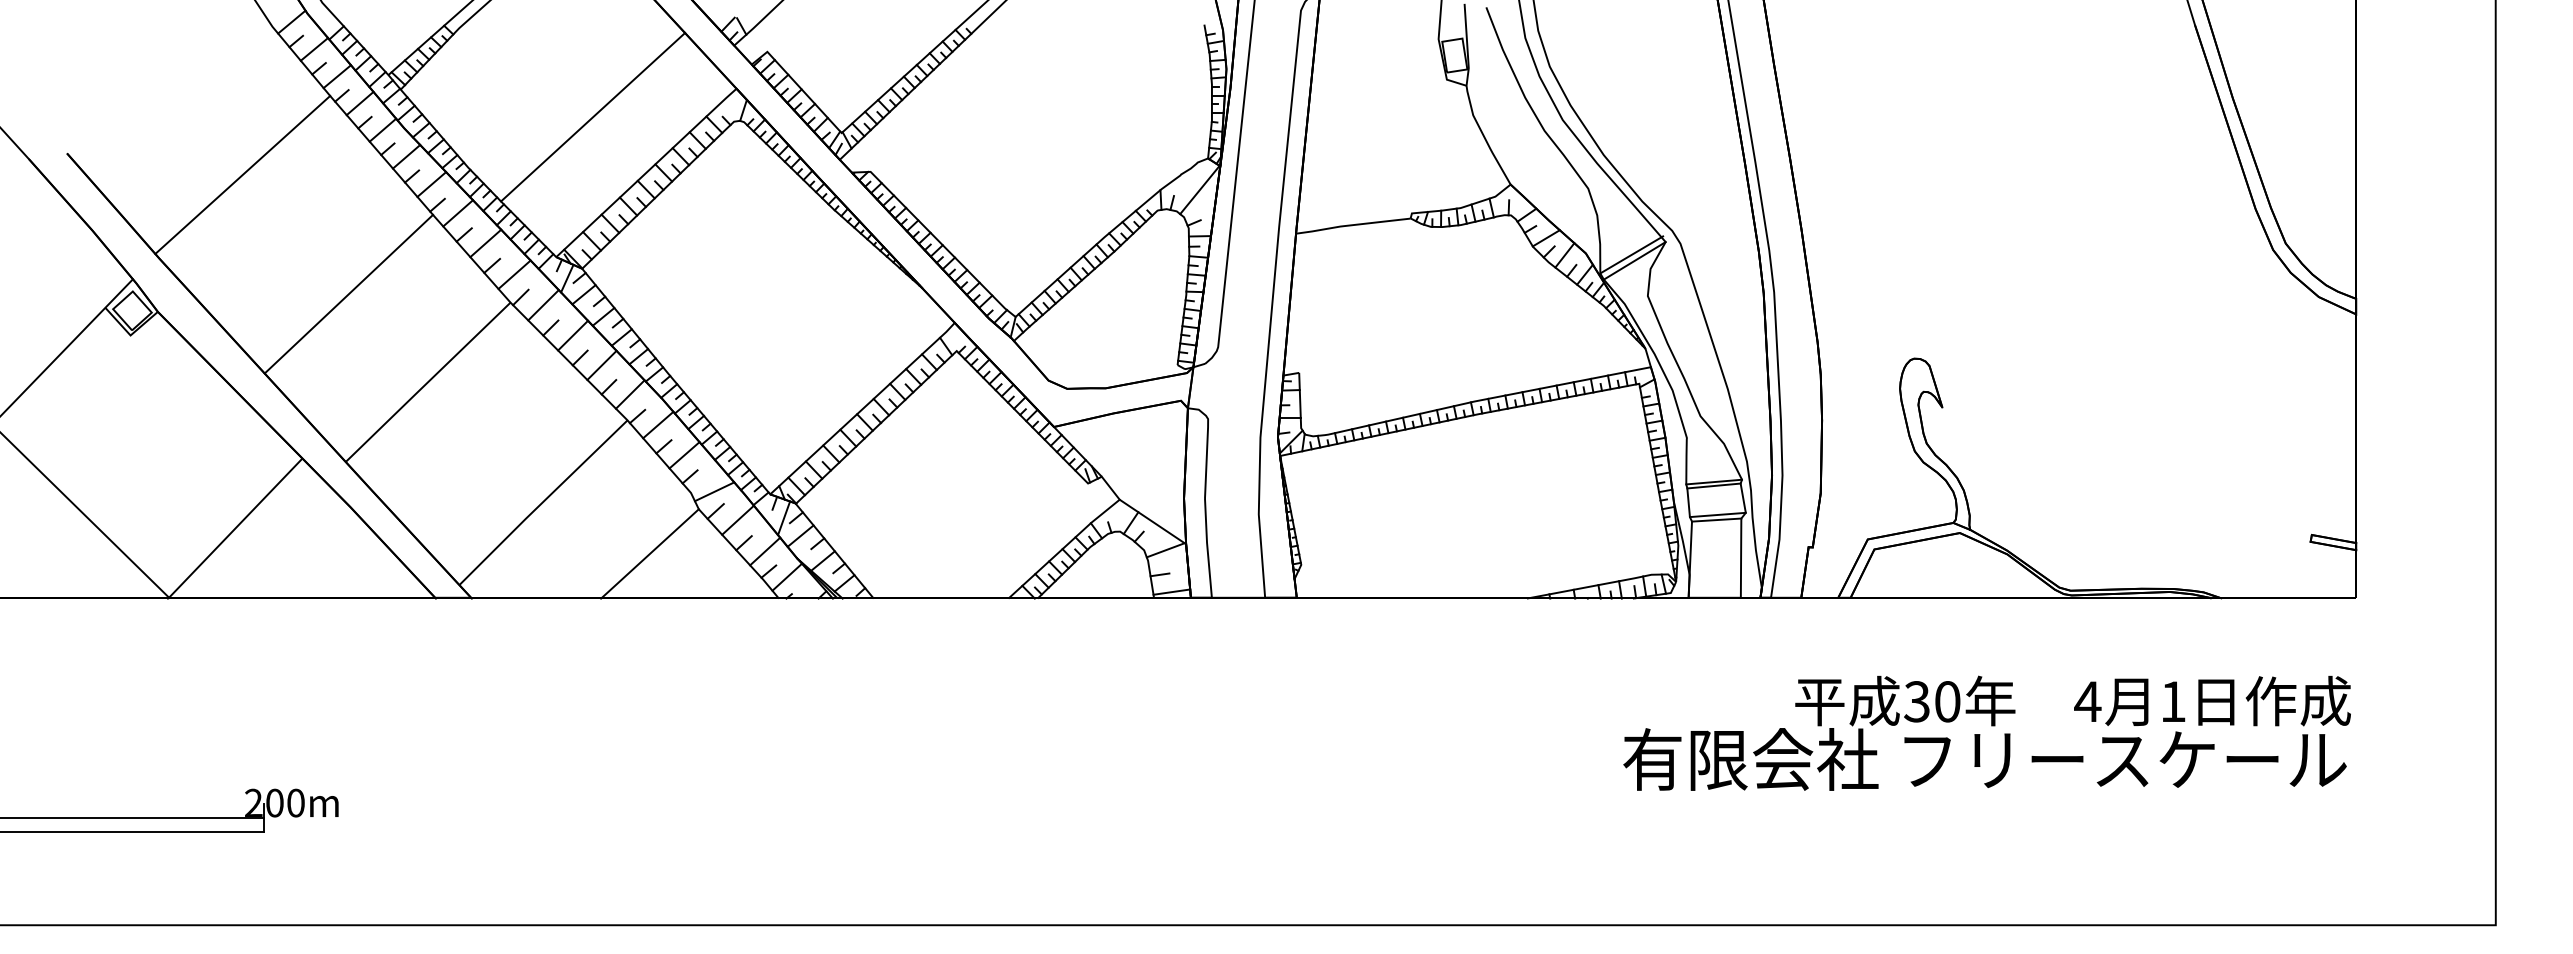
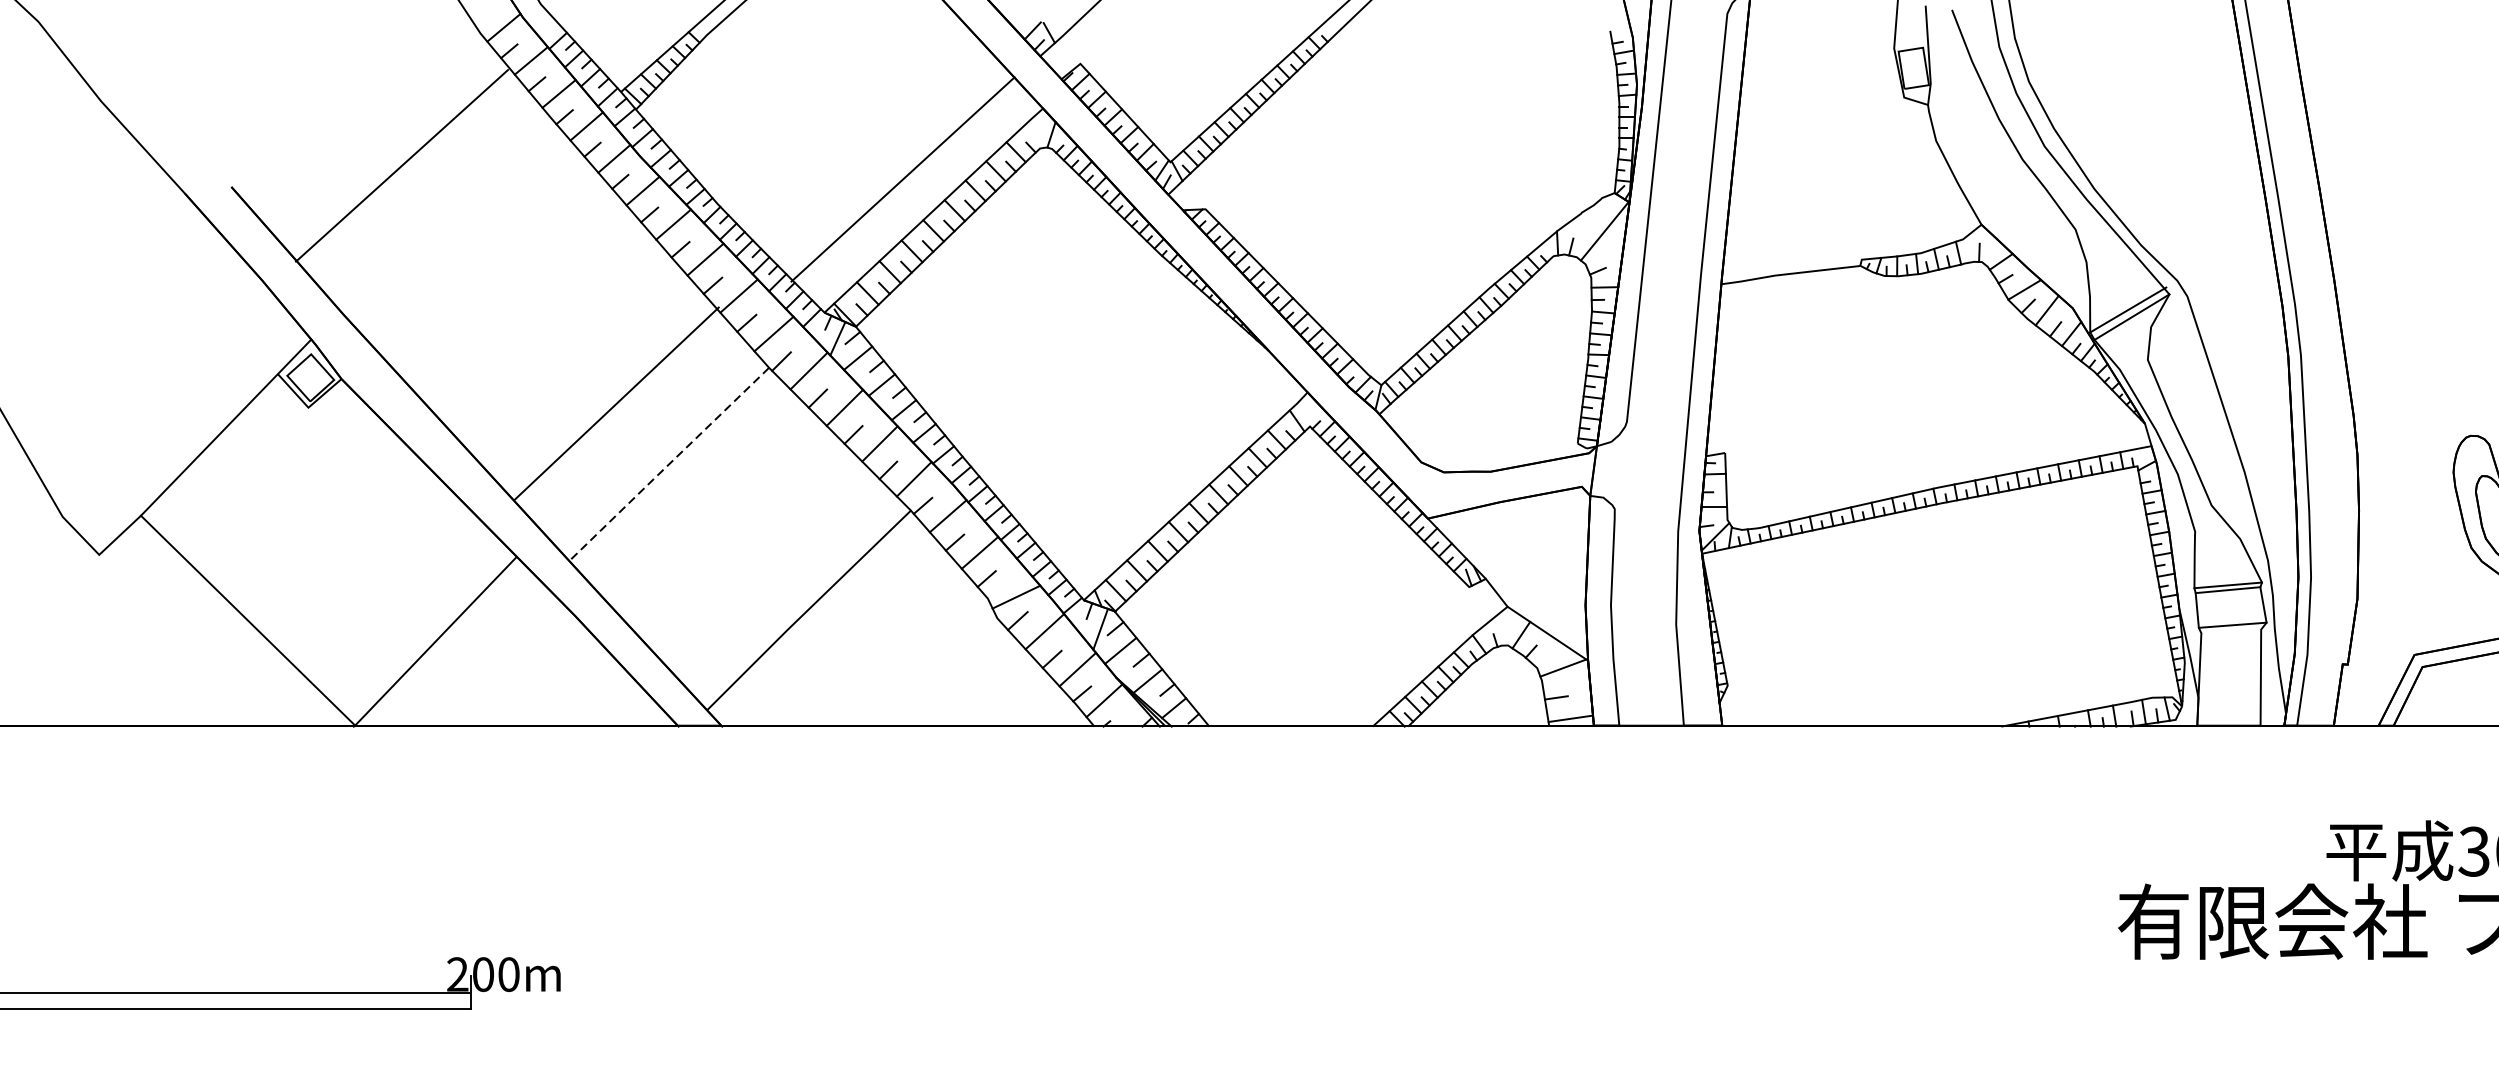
line: (593, 117) -> (903, 179), moved
line: (242, 174) -> (401, 165), moved
line: (348, 293) -> (616, 402), moved
line: (427, 382) -> (668, 464), solid -> dashed
line: (1716, 519) -> (2231, 630), removed
line: (649, 553) -> (937, 671), removed

